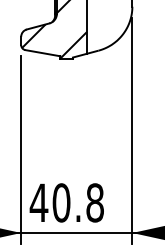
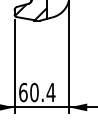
text: (65, 202) -> (36, 92), 40.8 -> 60.4

